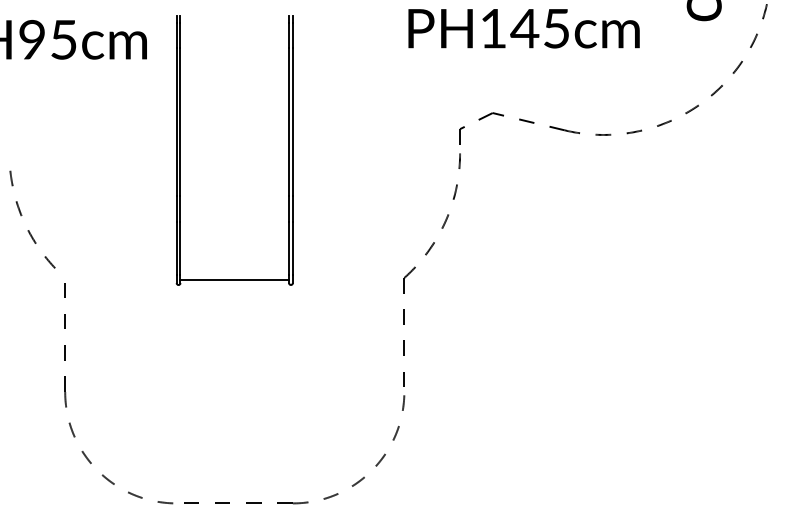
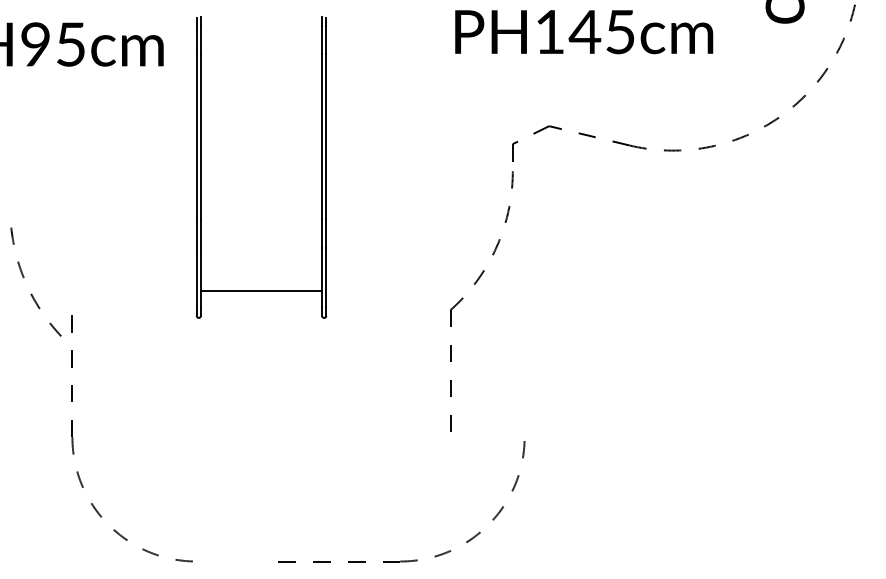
arc: (22, 215) -> (24, 277), moved
line: (234, 280) -> (261, 290), moved
part: (293, 502) -> (401, 560), moved

